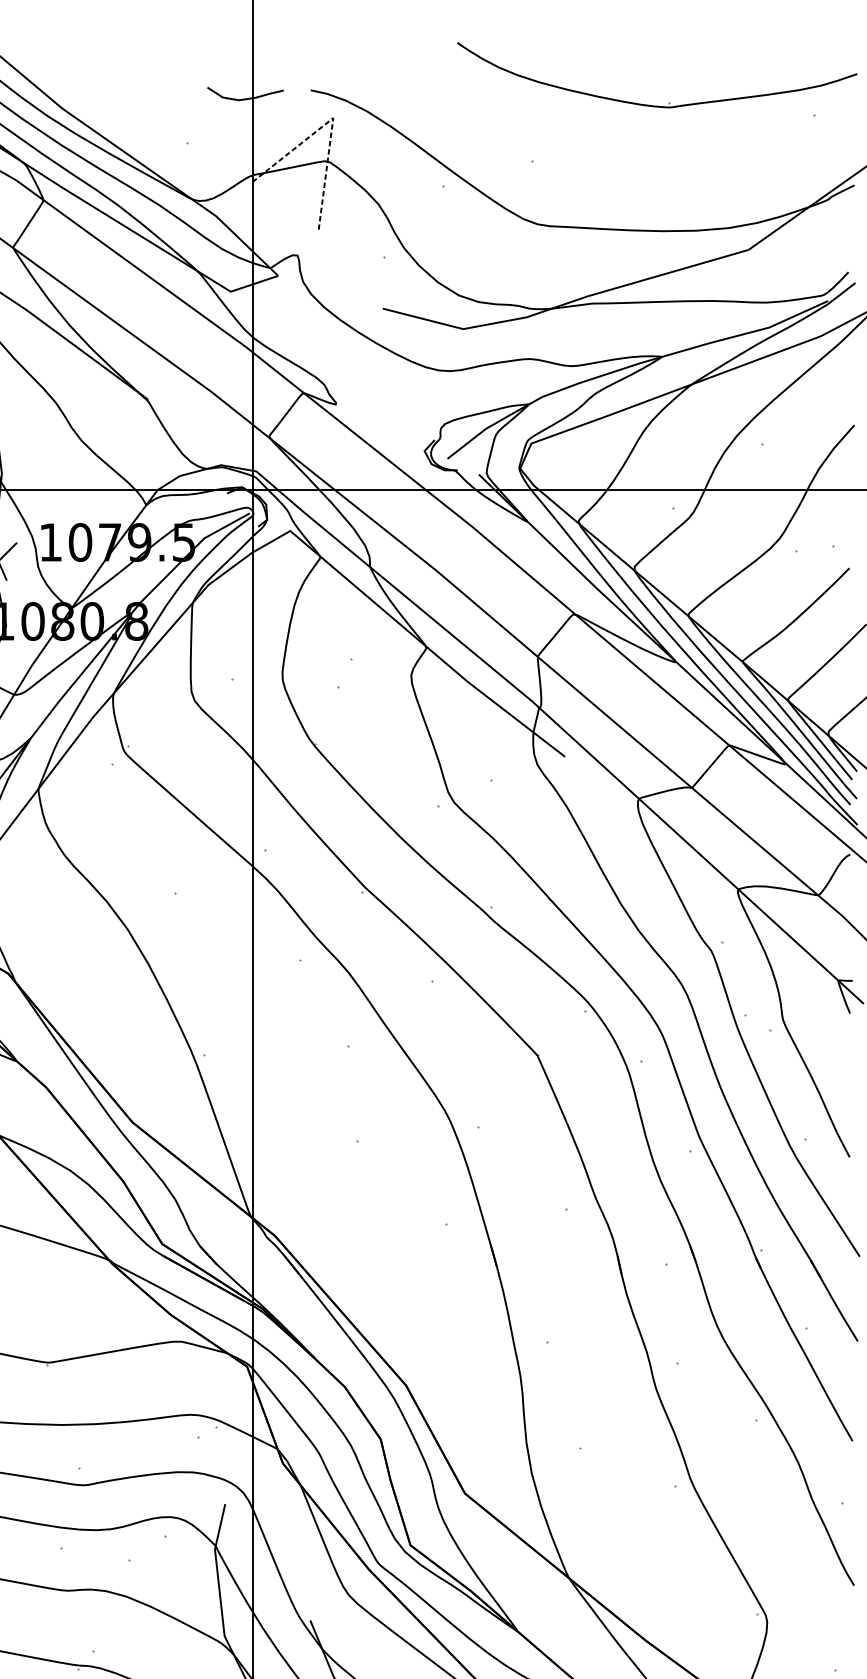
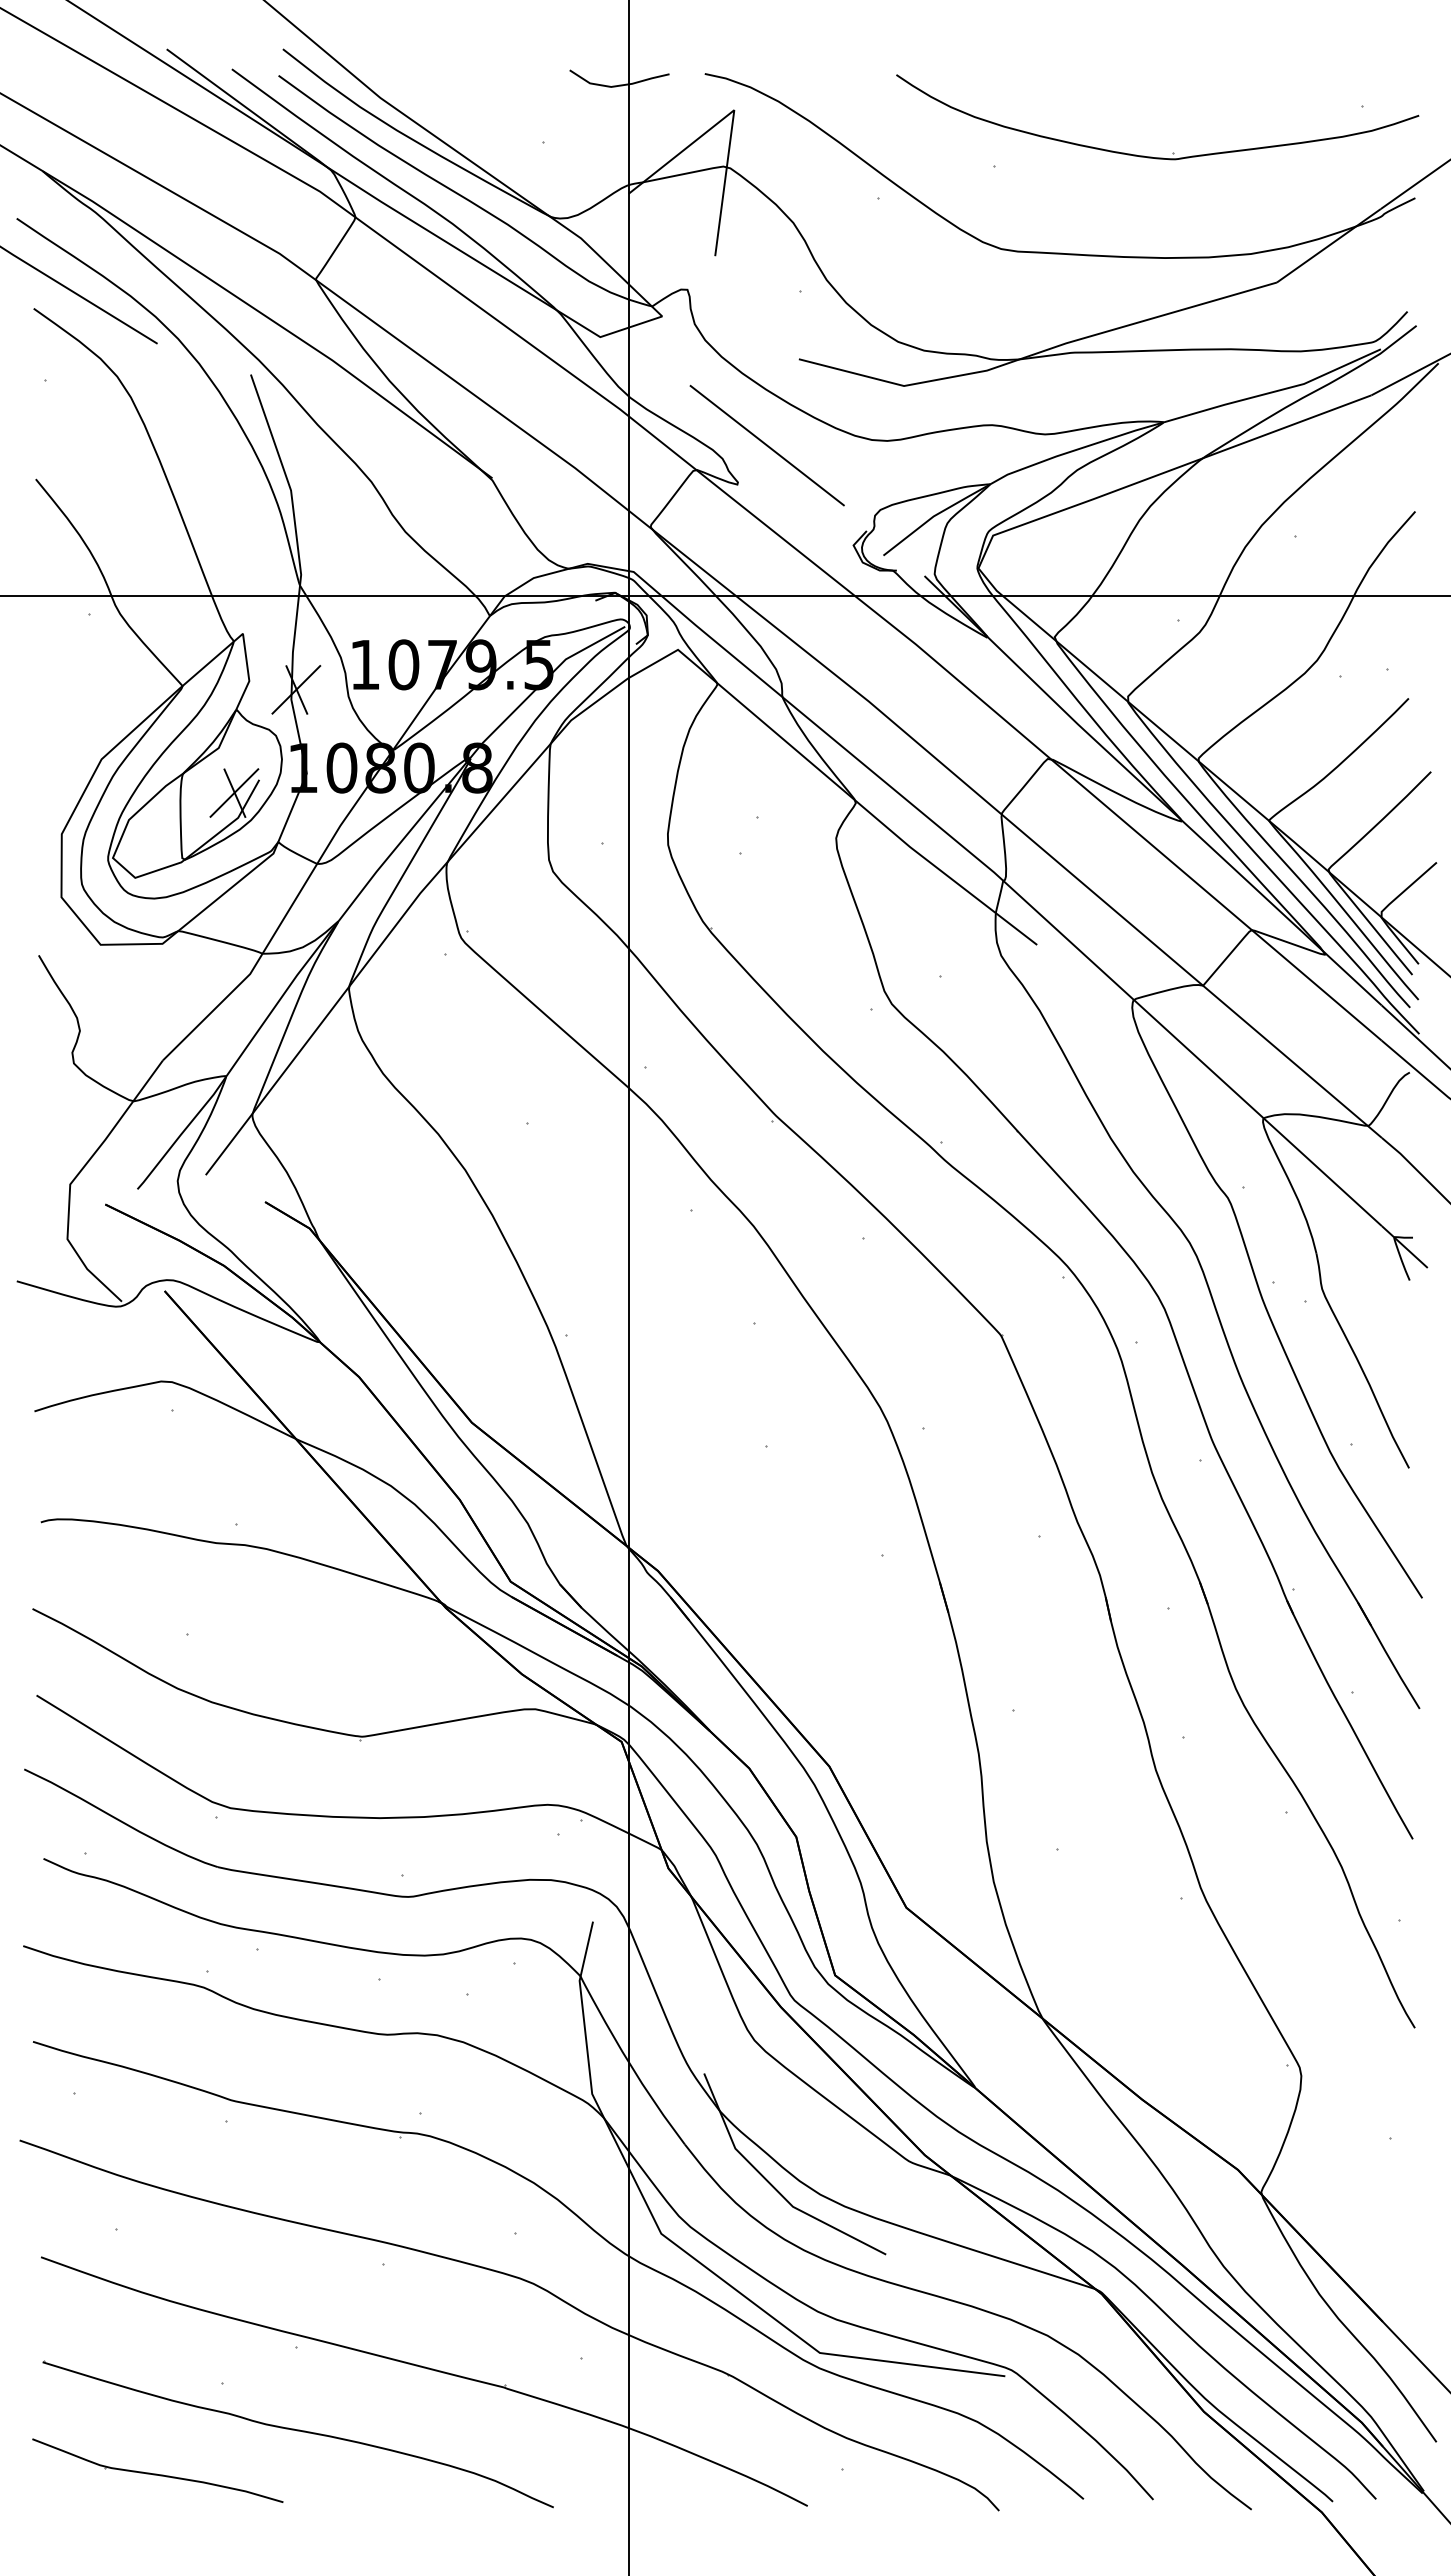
part: (669, 102) -> (1173, 152), moved
line: (332, 122) -> (733, 116), dashed -> solid
line: (357, 374) -> (766, 445), added

